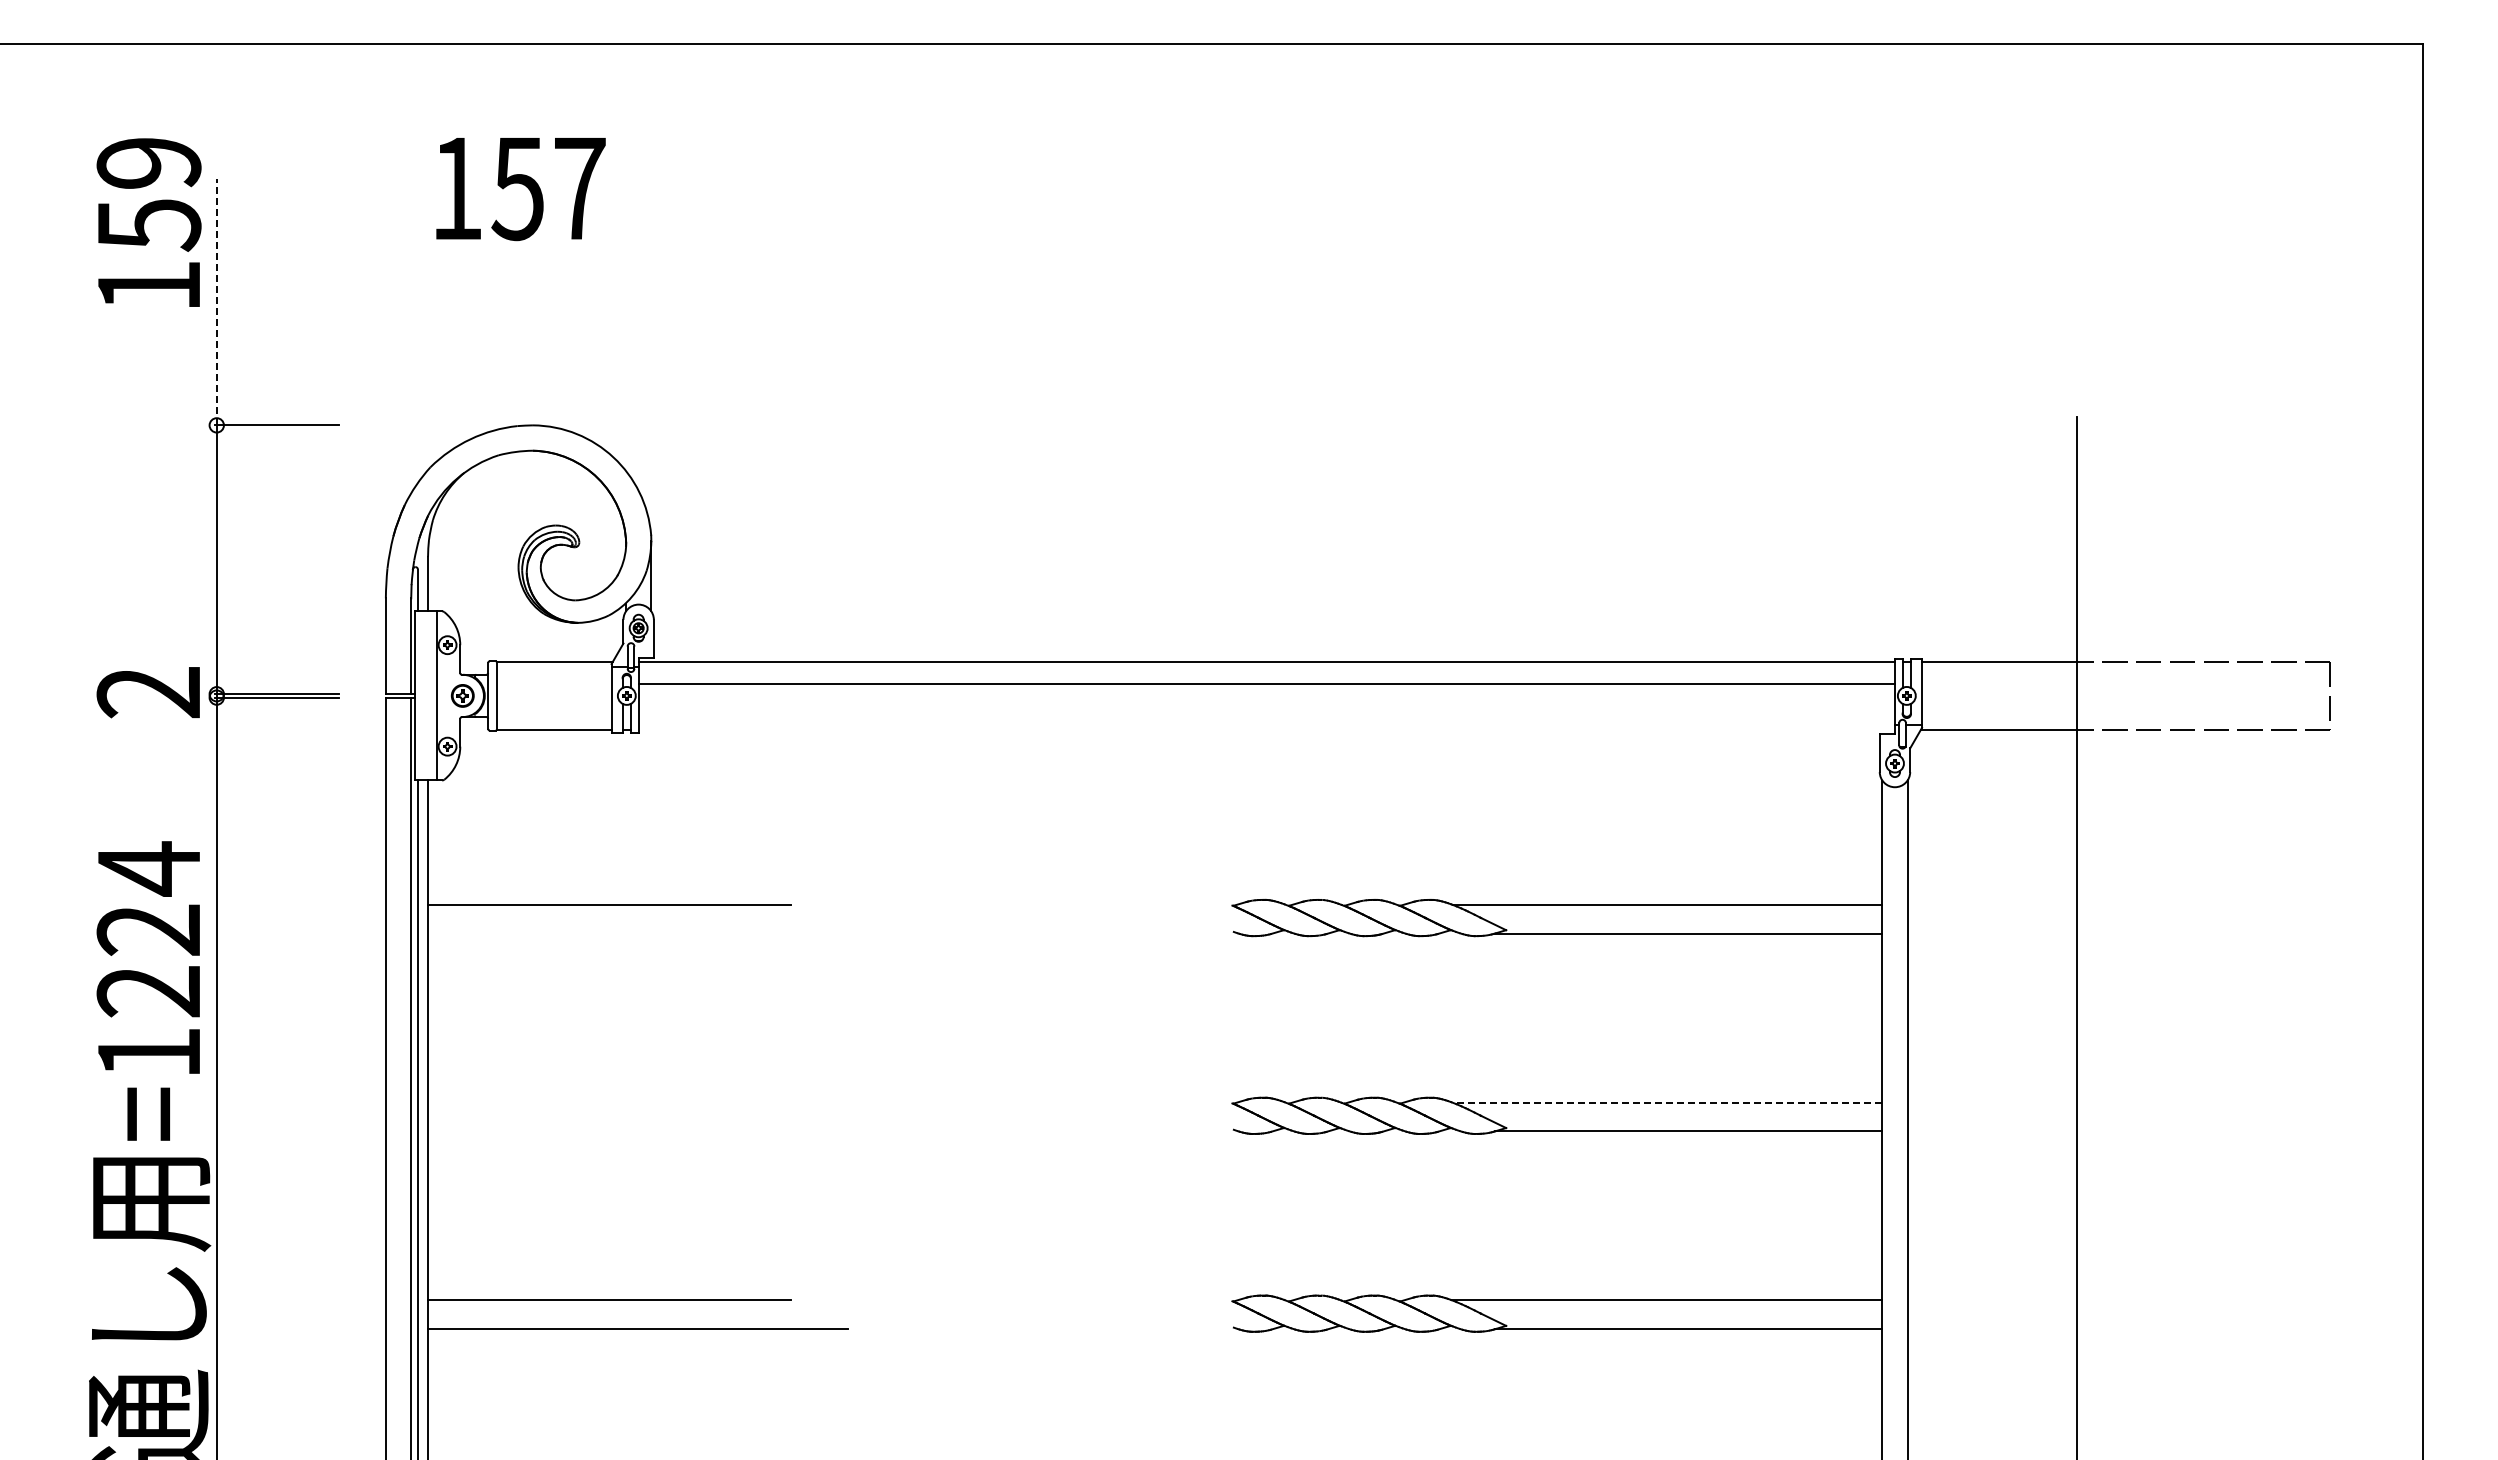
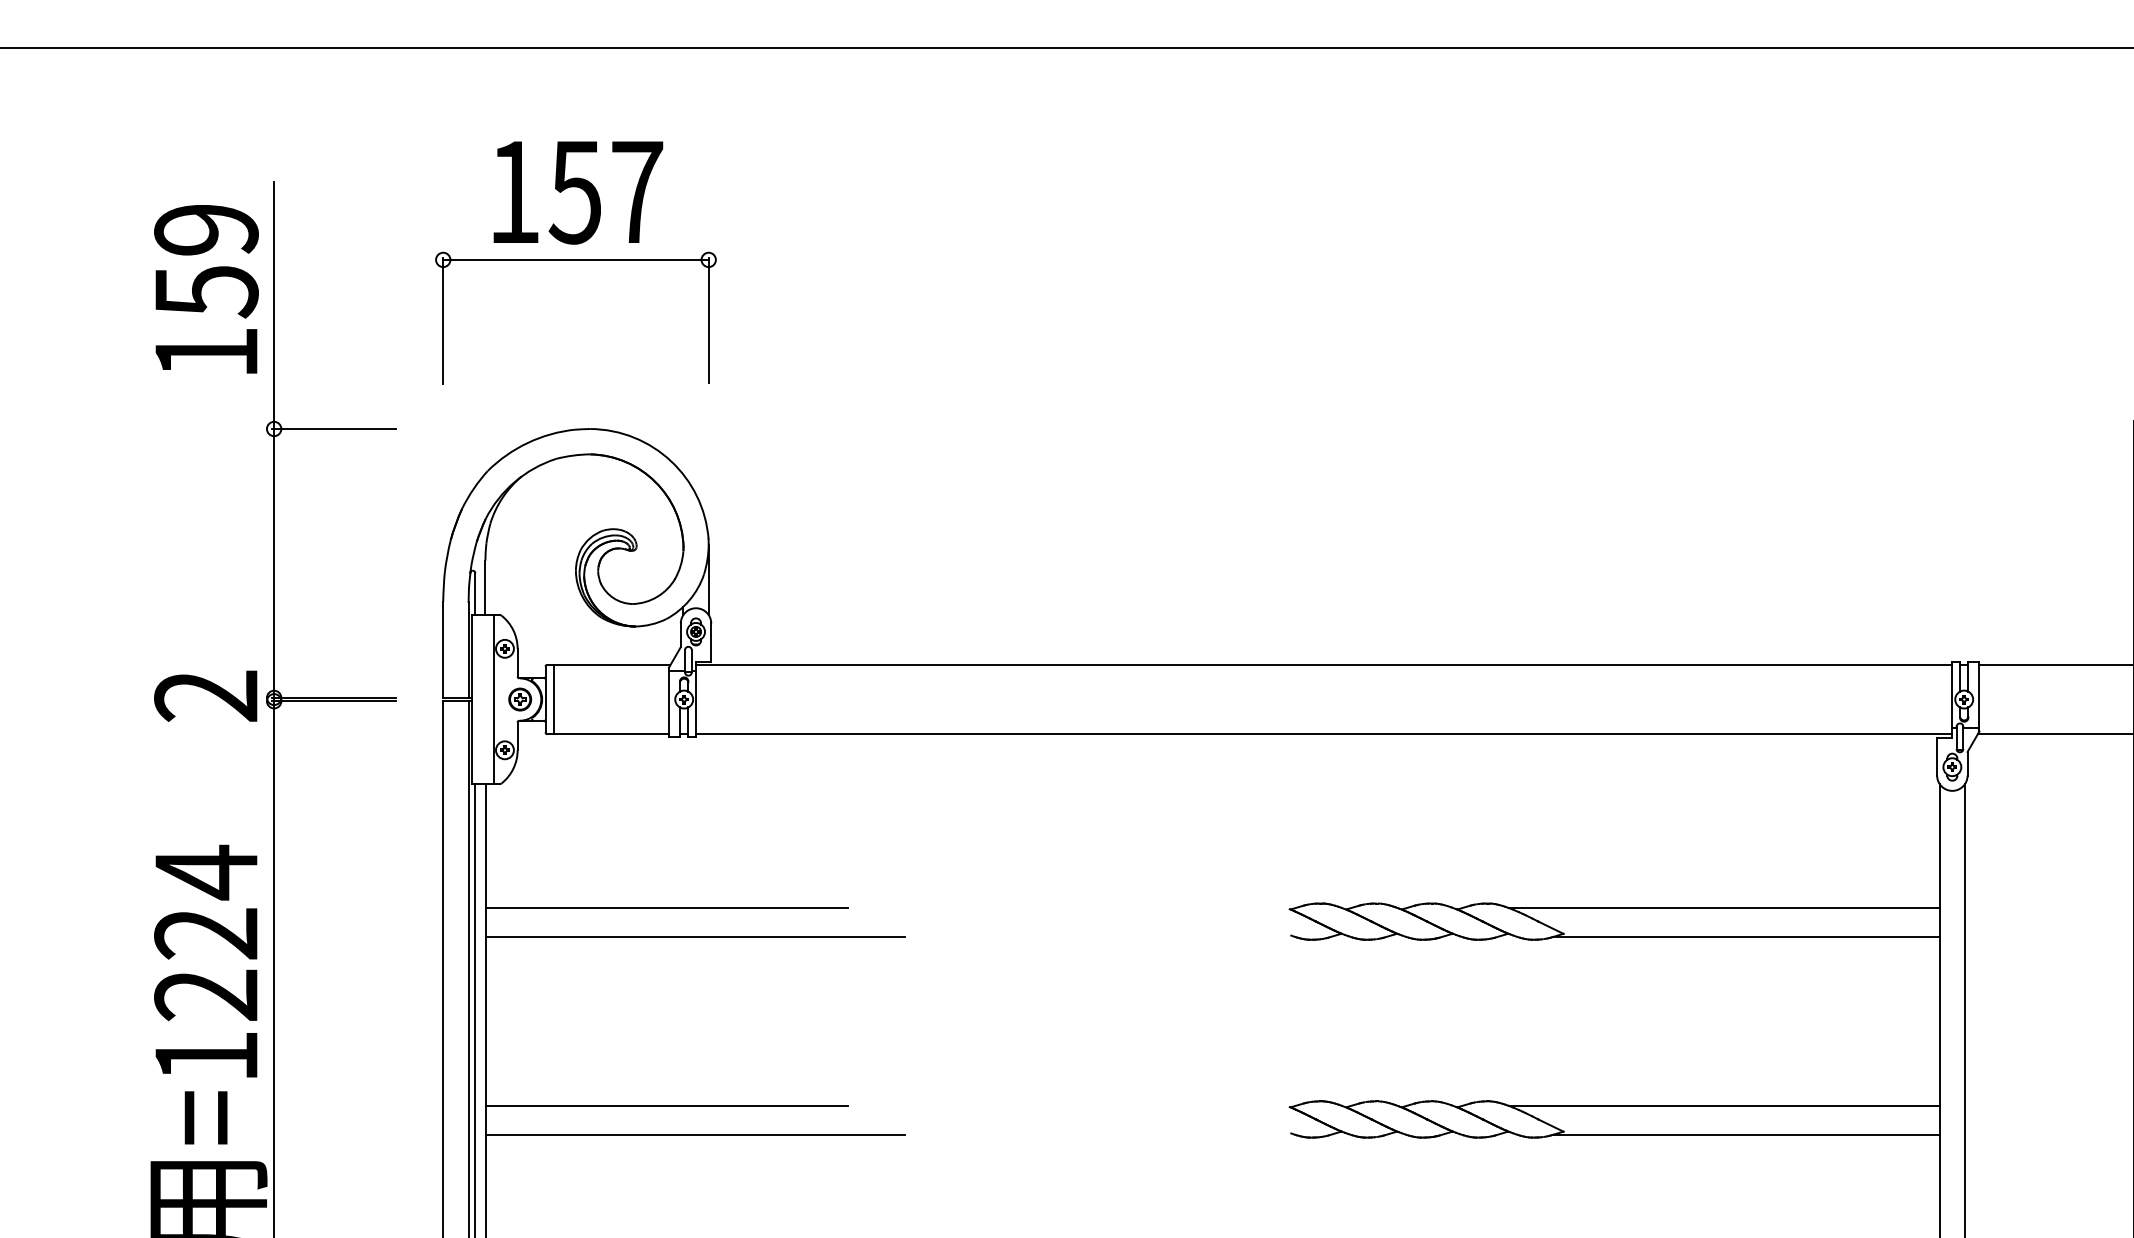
text: (148, 222) -> (205, 289), moved
part: (518, 256) -> (575, 260), added
line: (216, 301) -> (273, 305), dashed -> solid
line: (1266, 684) -> (1323, 734), moved
line: (637, 933) -> (694, 937), added
line: (609, 1102) -> (666, 1106), added
line: (1667, 1102) -> (1724, 1106), dashed -> solid
line: (637, 1131) -> (694, 1135), added

